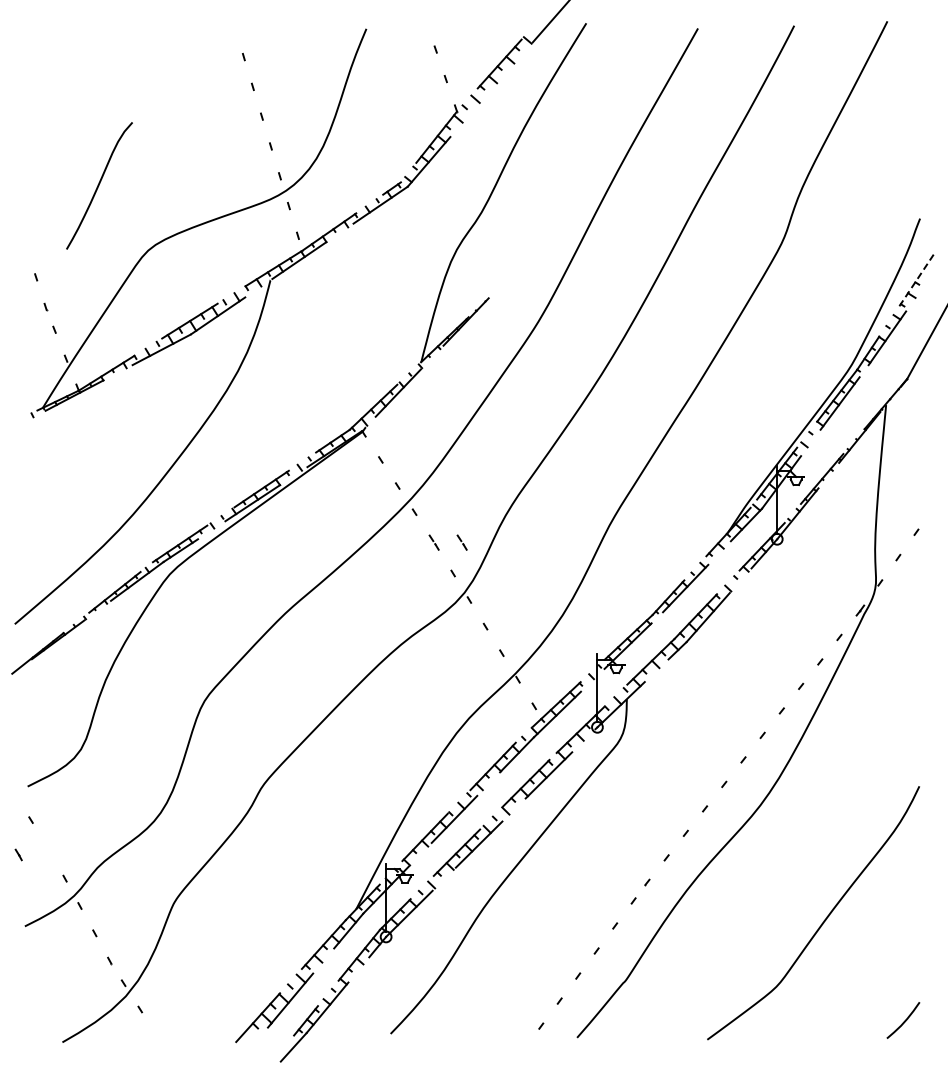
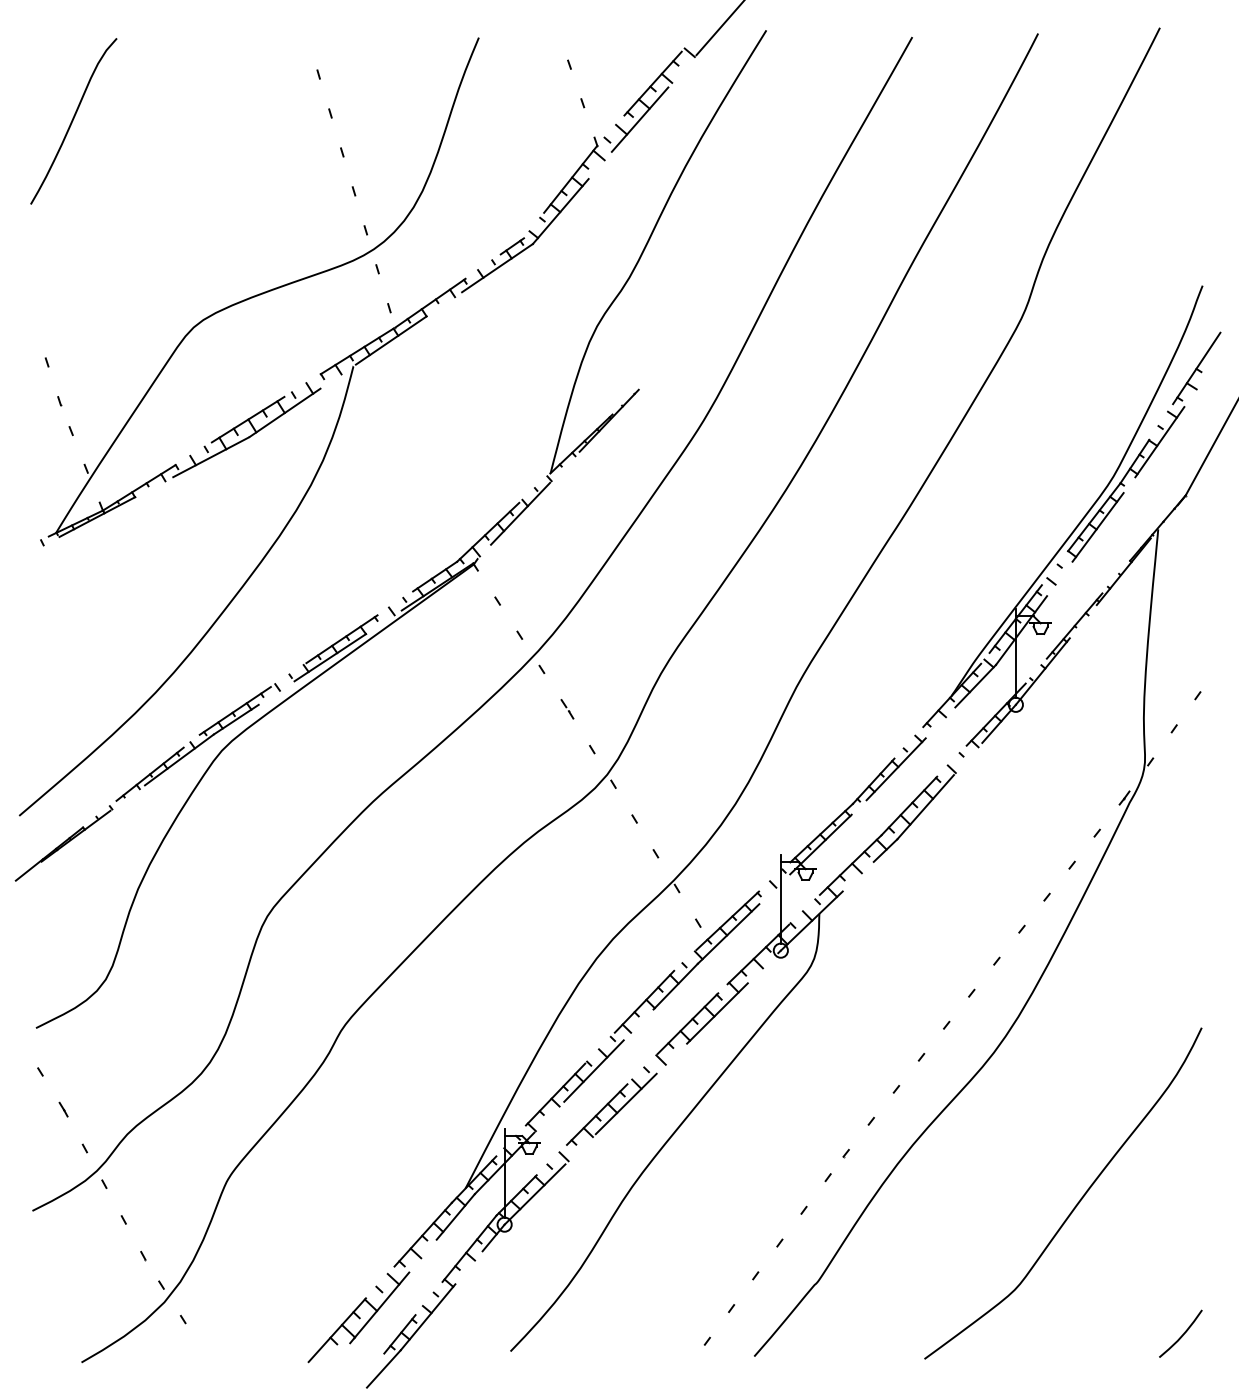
line: (489, 91) -> (639, 119), added
curve: (99, 185) -> (73, 120), moved
line: (915, 281) -> (1196, 367), dashed -> solid
line: (461, 542) -> (603, 709), removed
line: (18, 854) -> (63, 1109), moved

